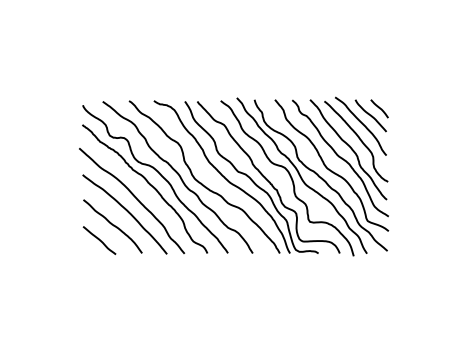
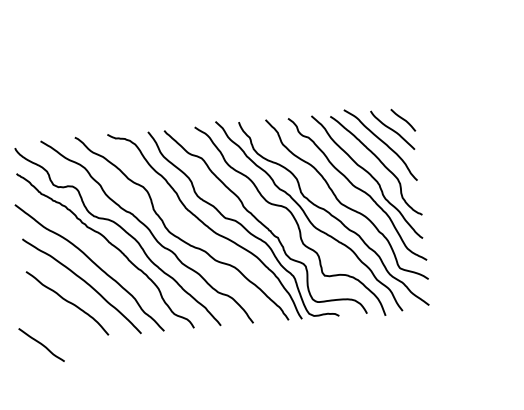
line: (99, 240) -> (41, 345), moved

